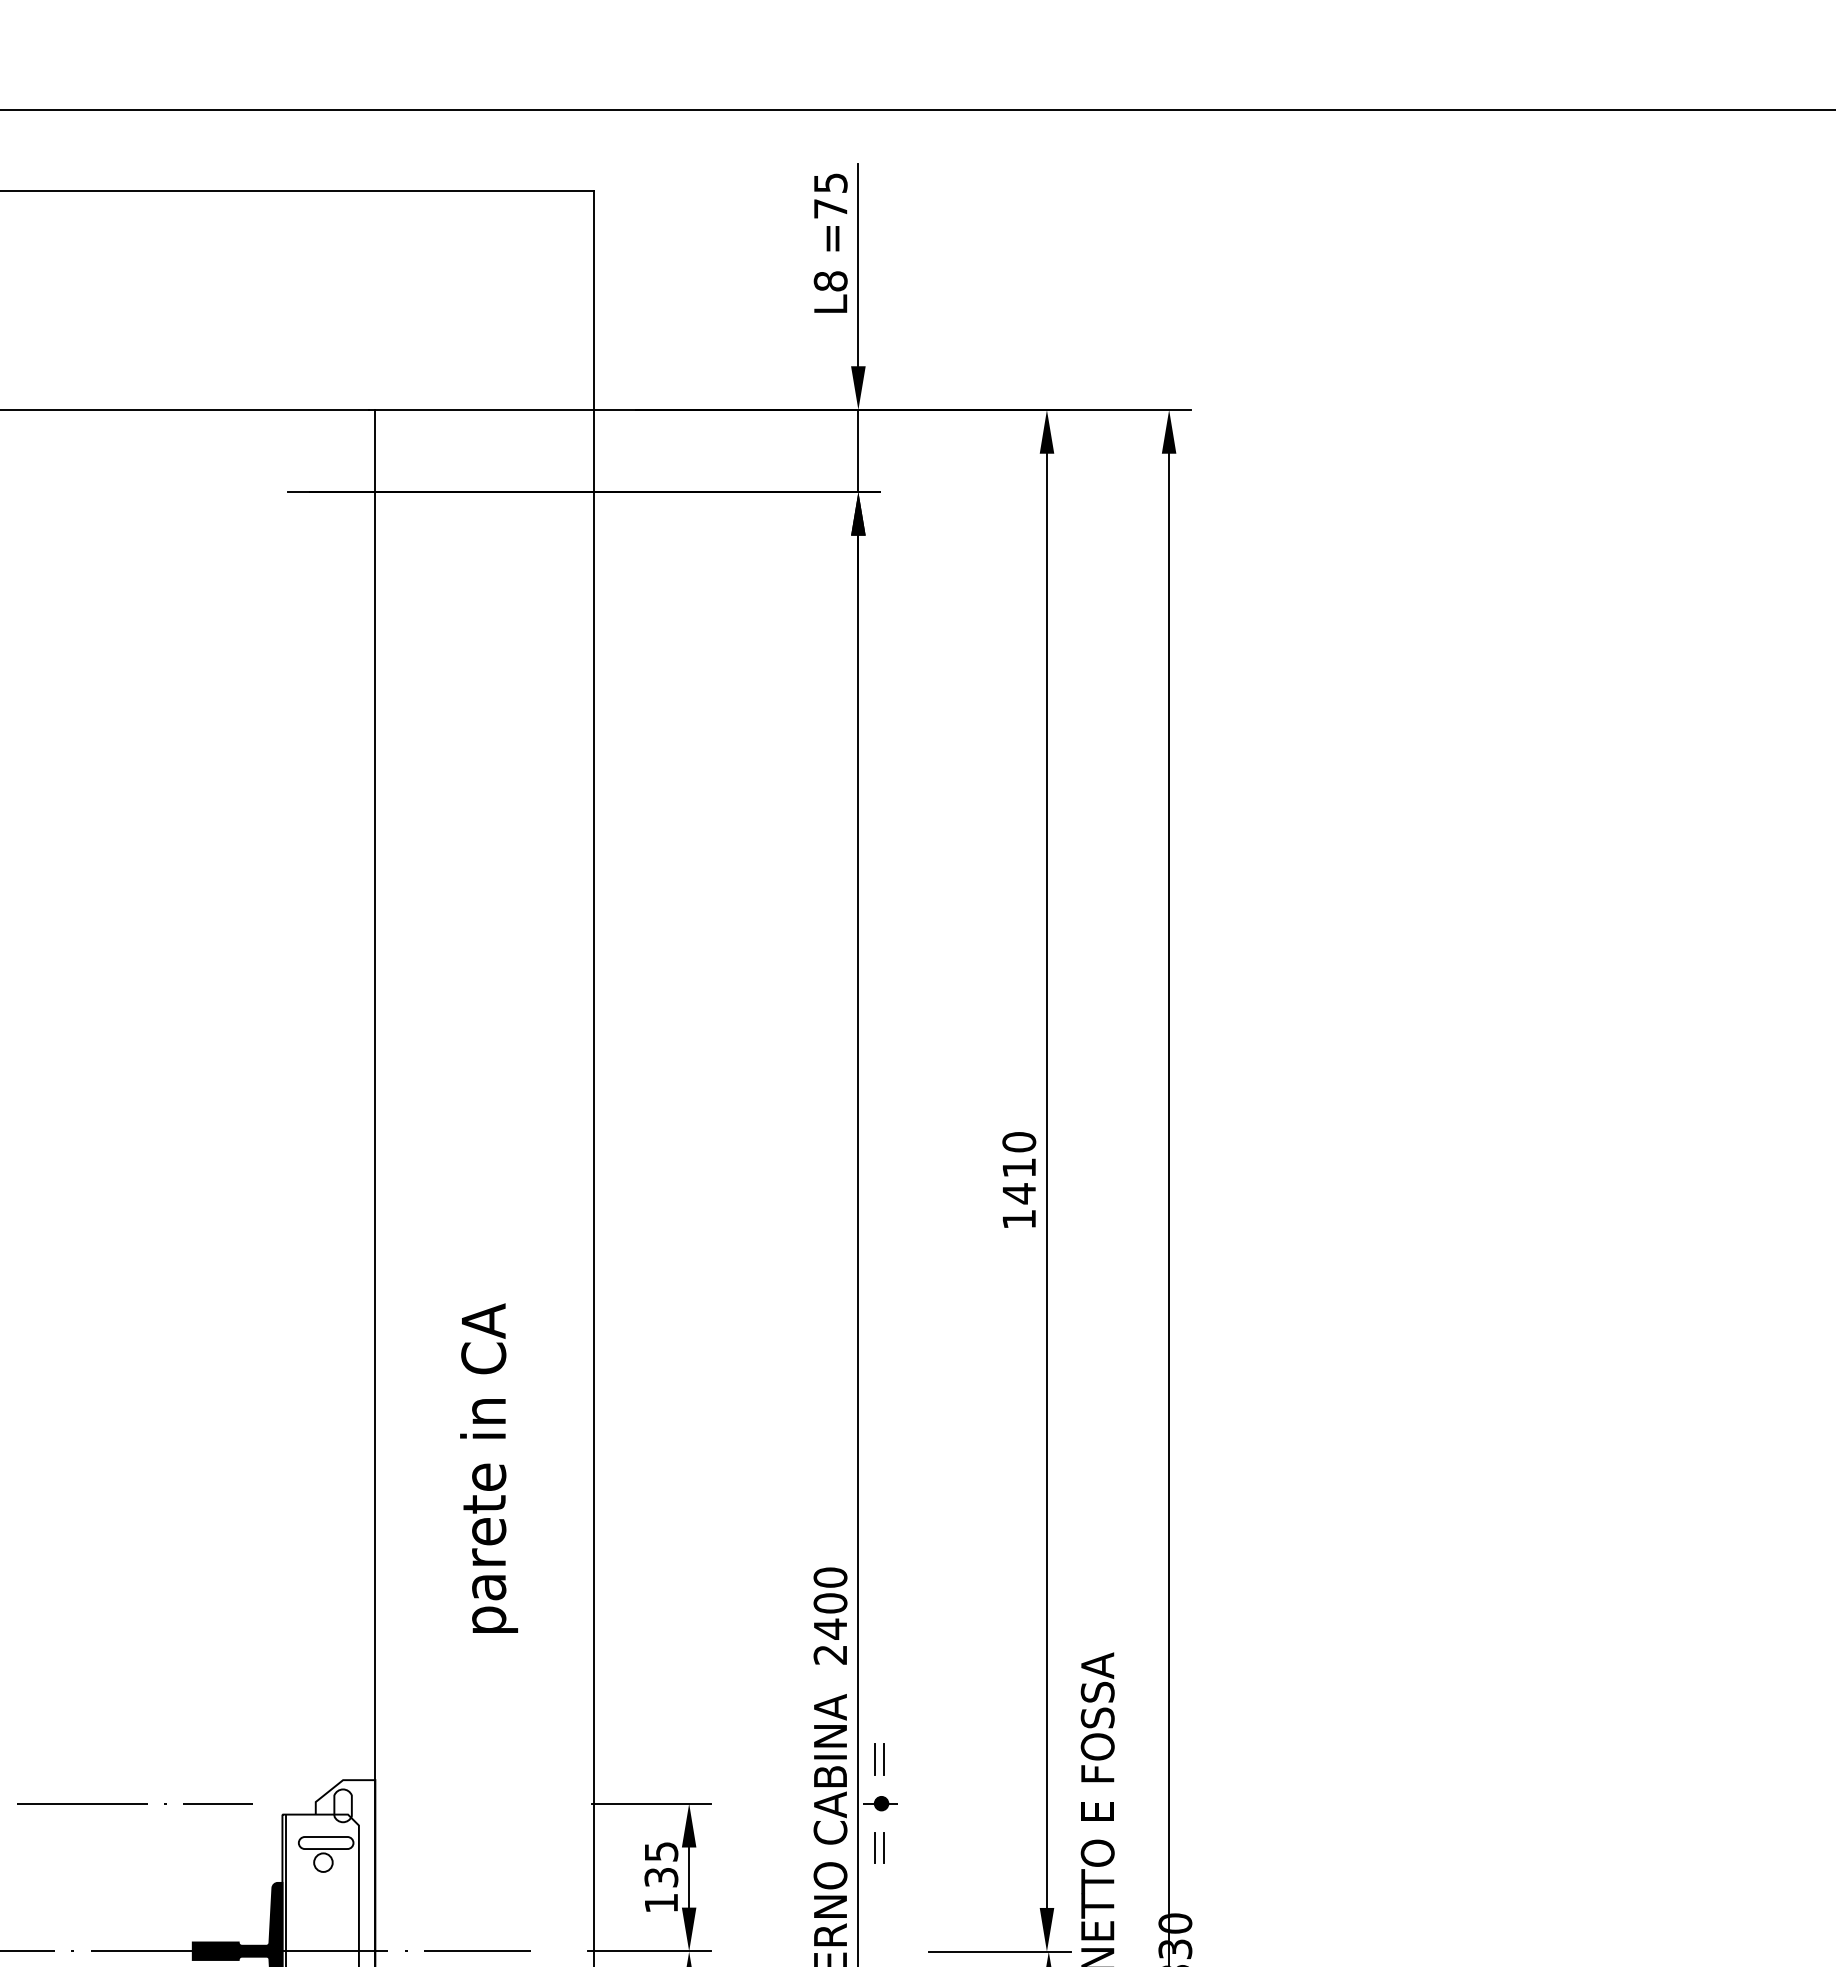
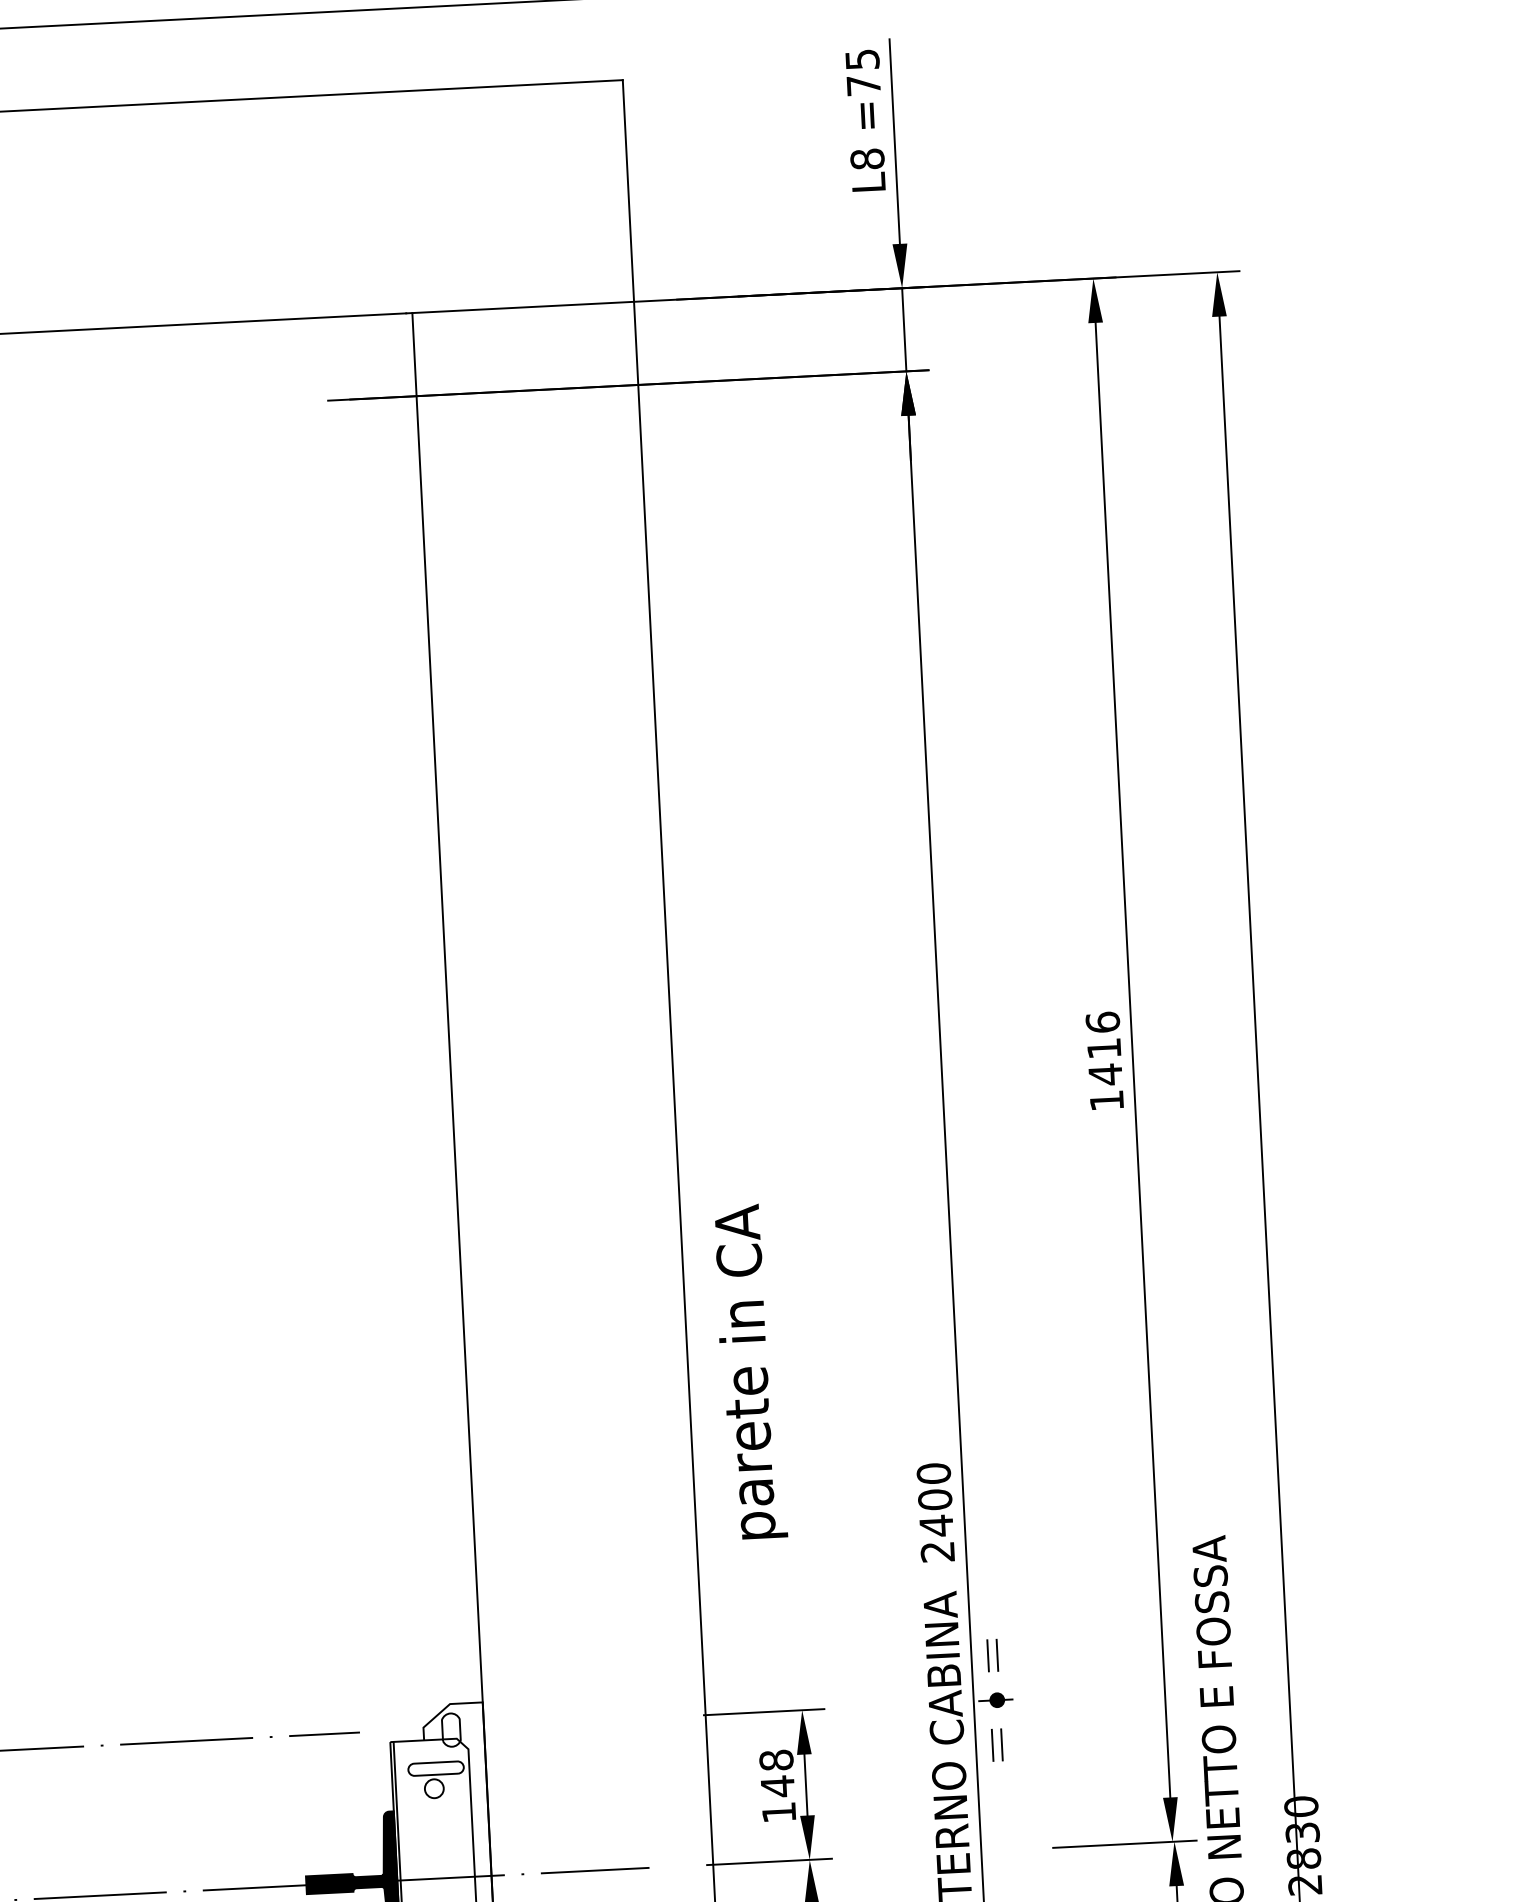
text: (1018, 1141) -> (1102, 1021), 1410 -> 1416
text: (488, 1467) -> (749, 1371), moved
text: (661, 1864) -> (777, 1773), 135 -> 148

